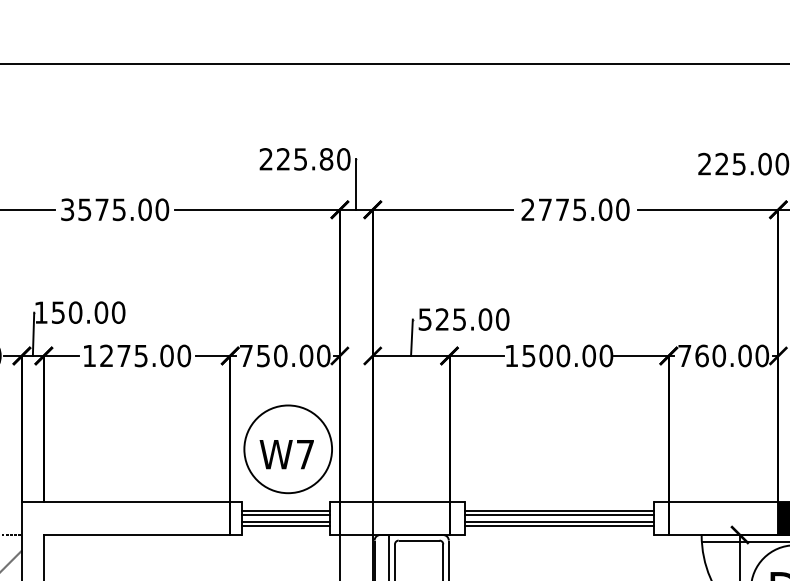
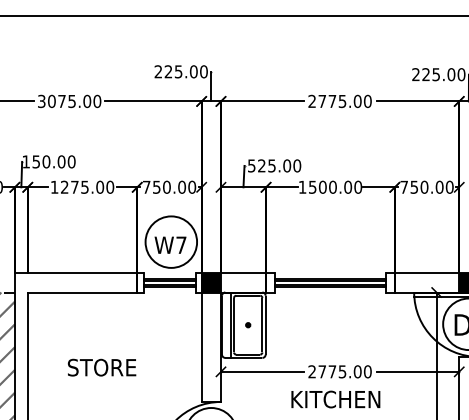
text: (325, 158) -> (193, 71), 225.80 -> 225.00
text: (84, 209) -> (51, 101), 3575.00 -> 3075.00
text: (702, 354) -> (414, 186), 760.00 -> 750.00
fill: (354, 518) -> (210, 282), added

